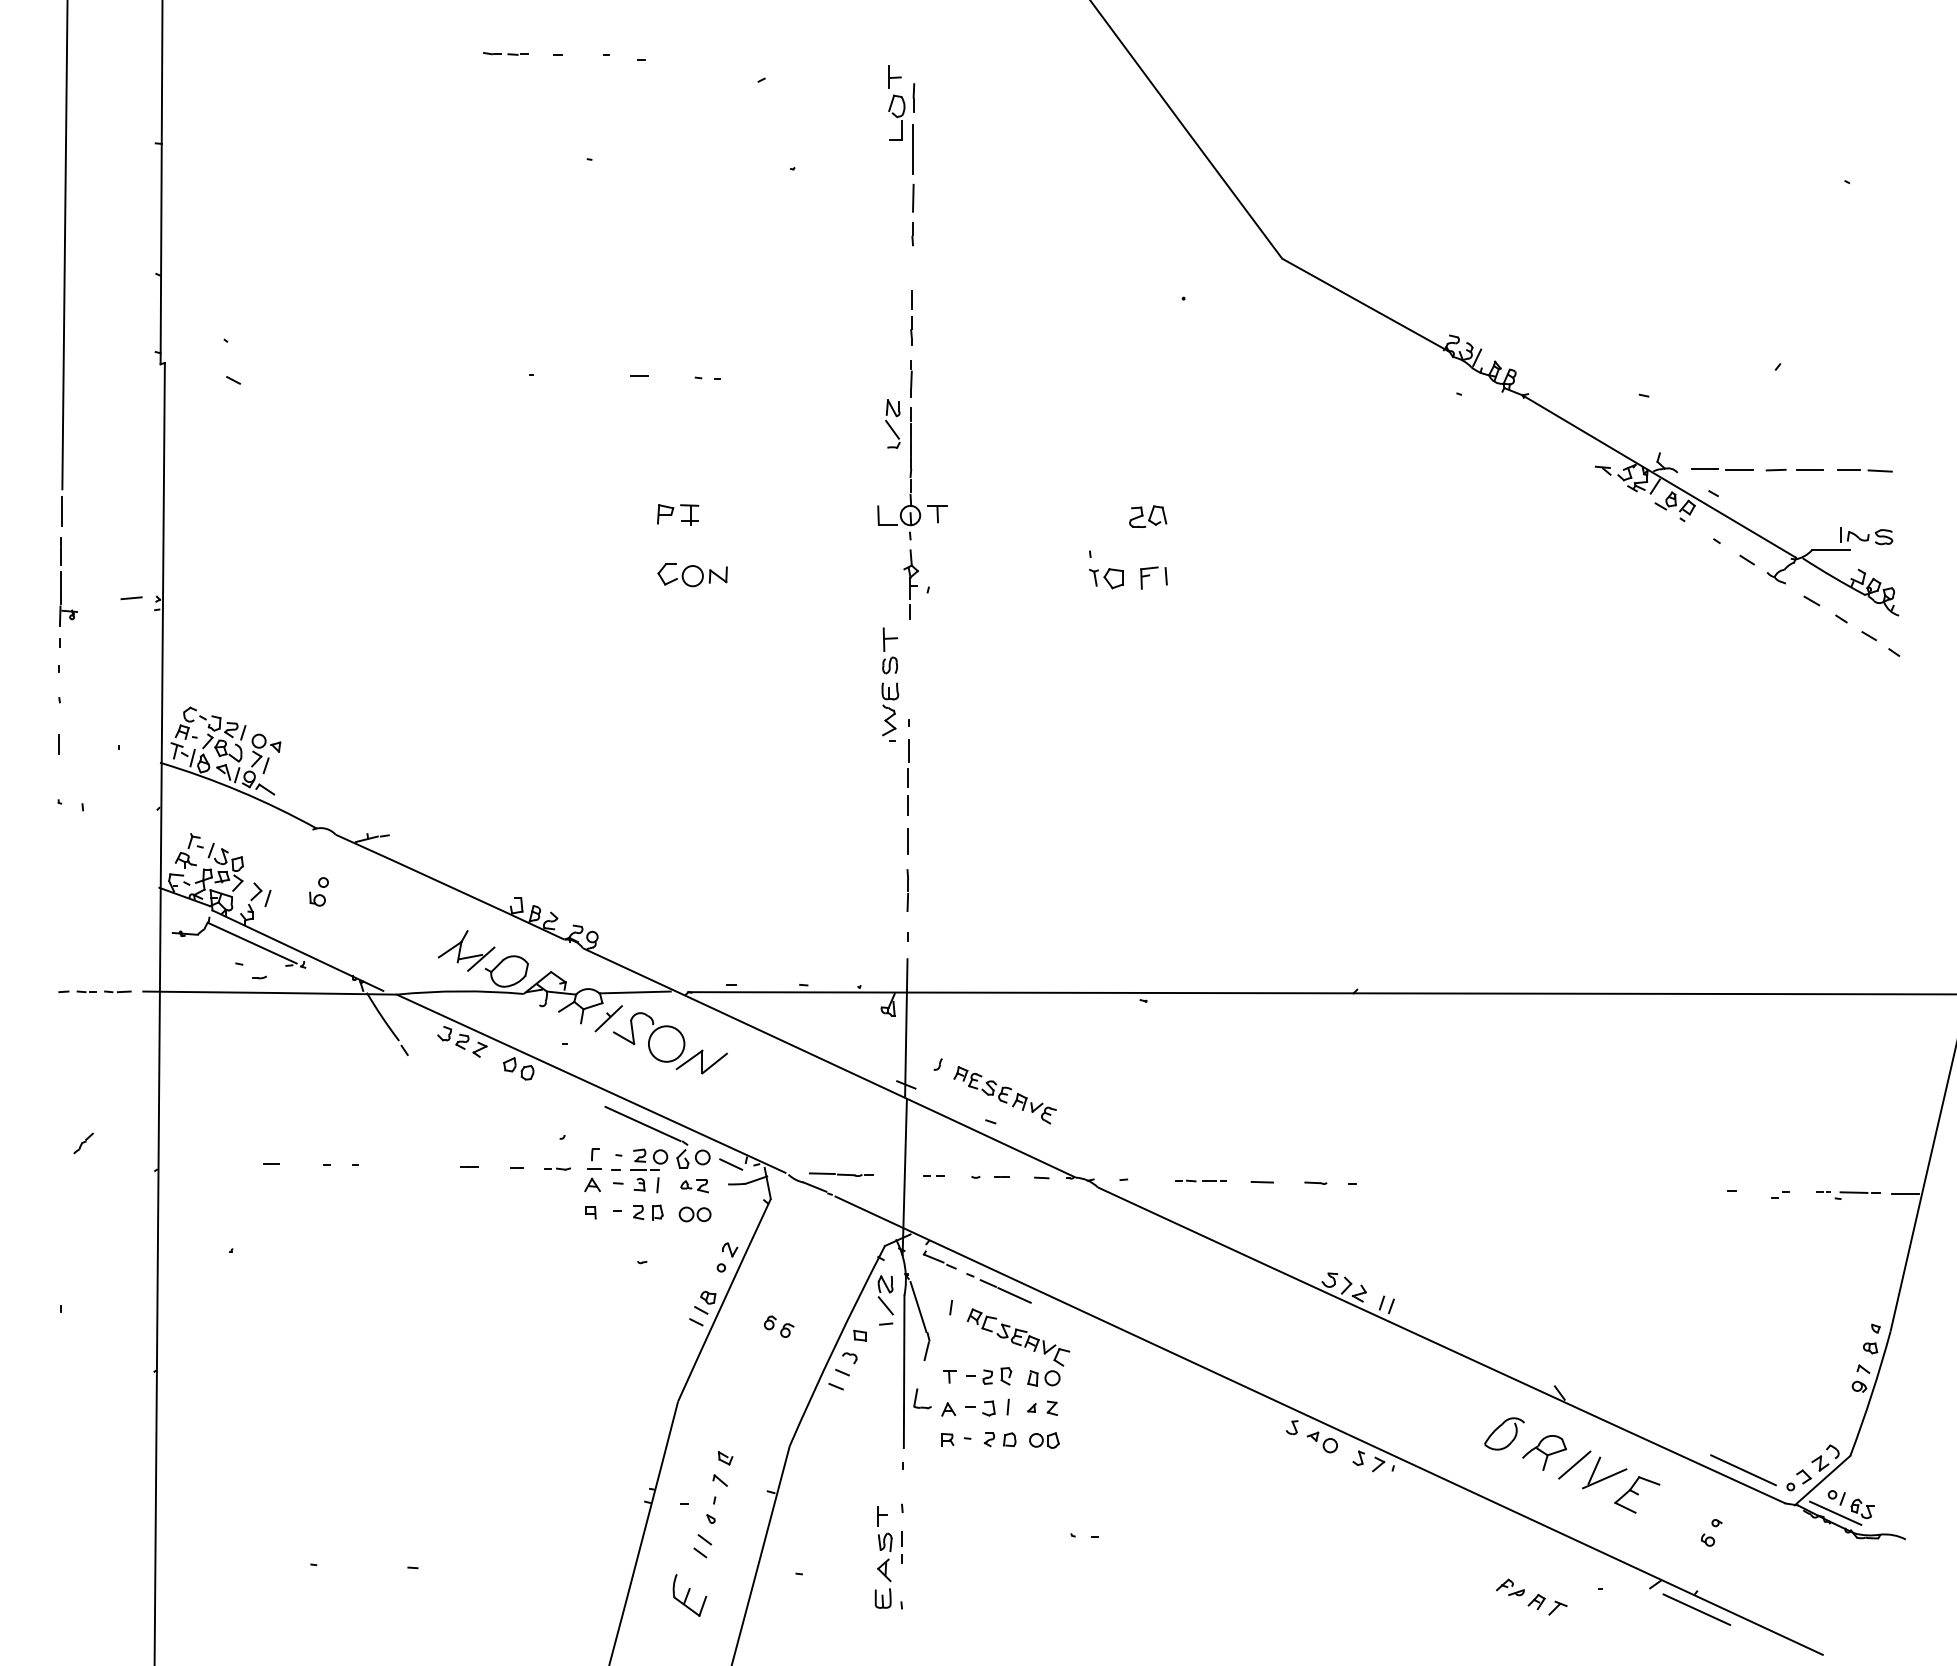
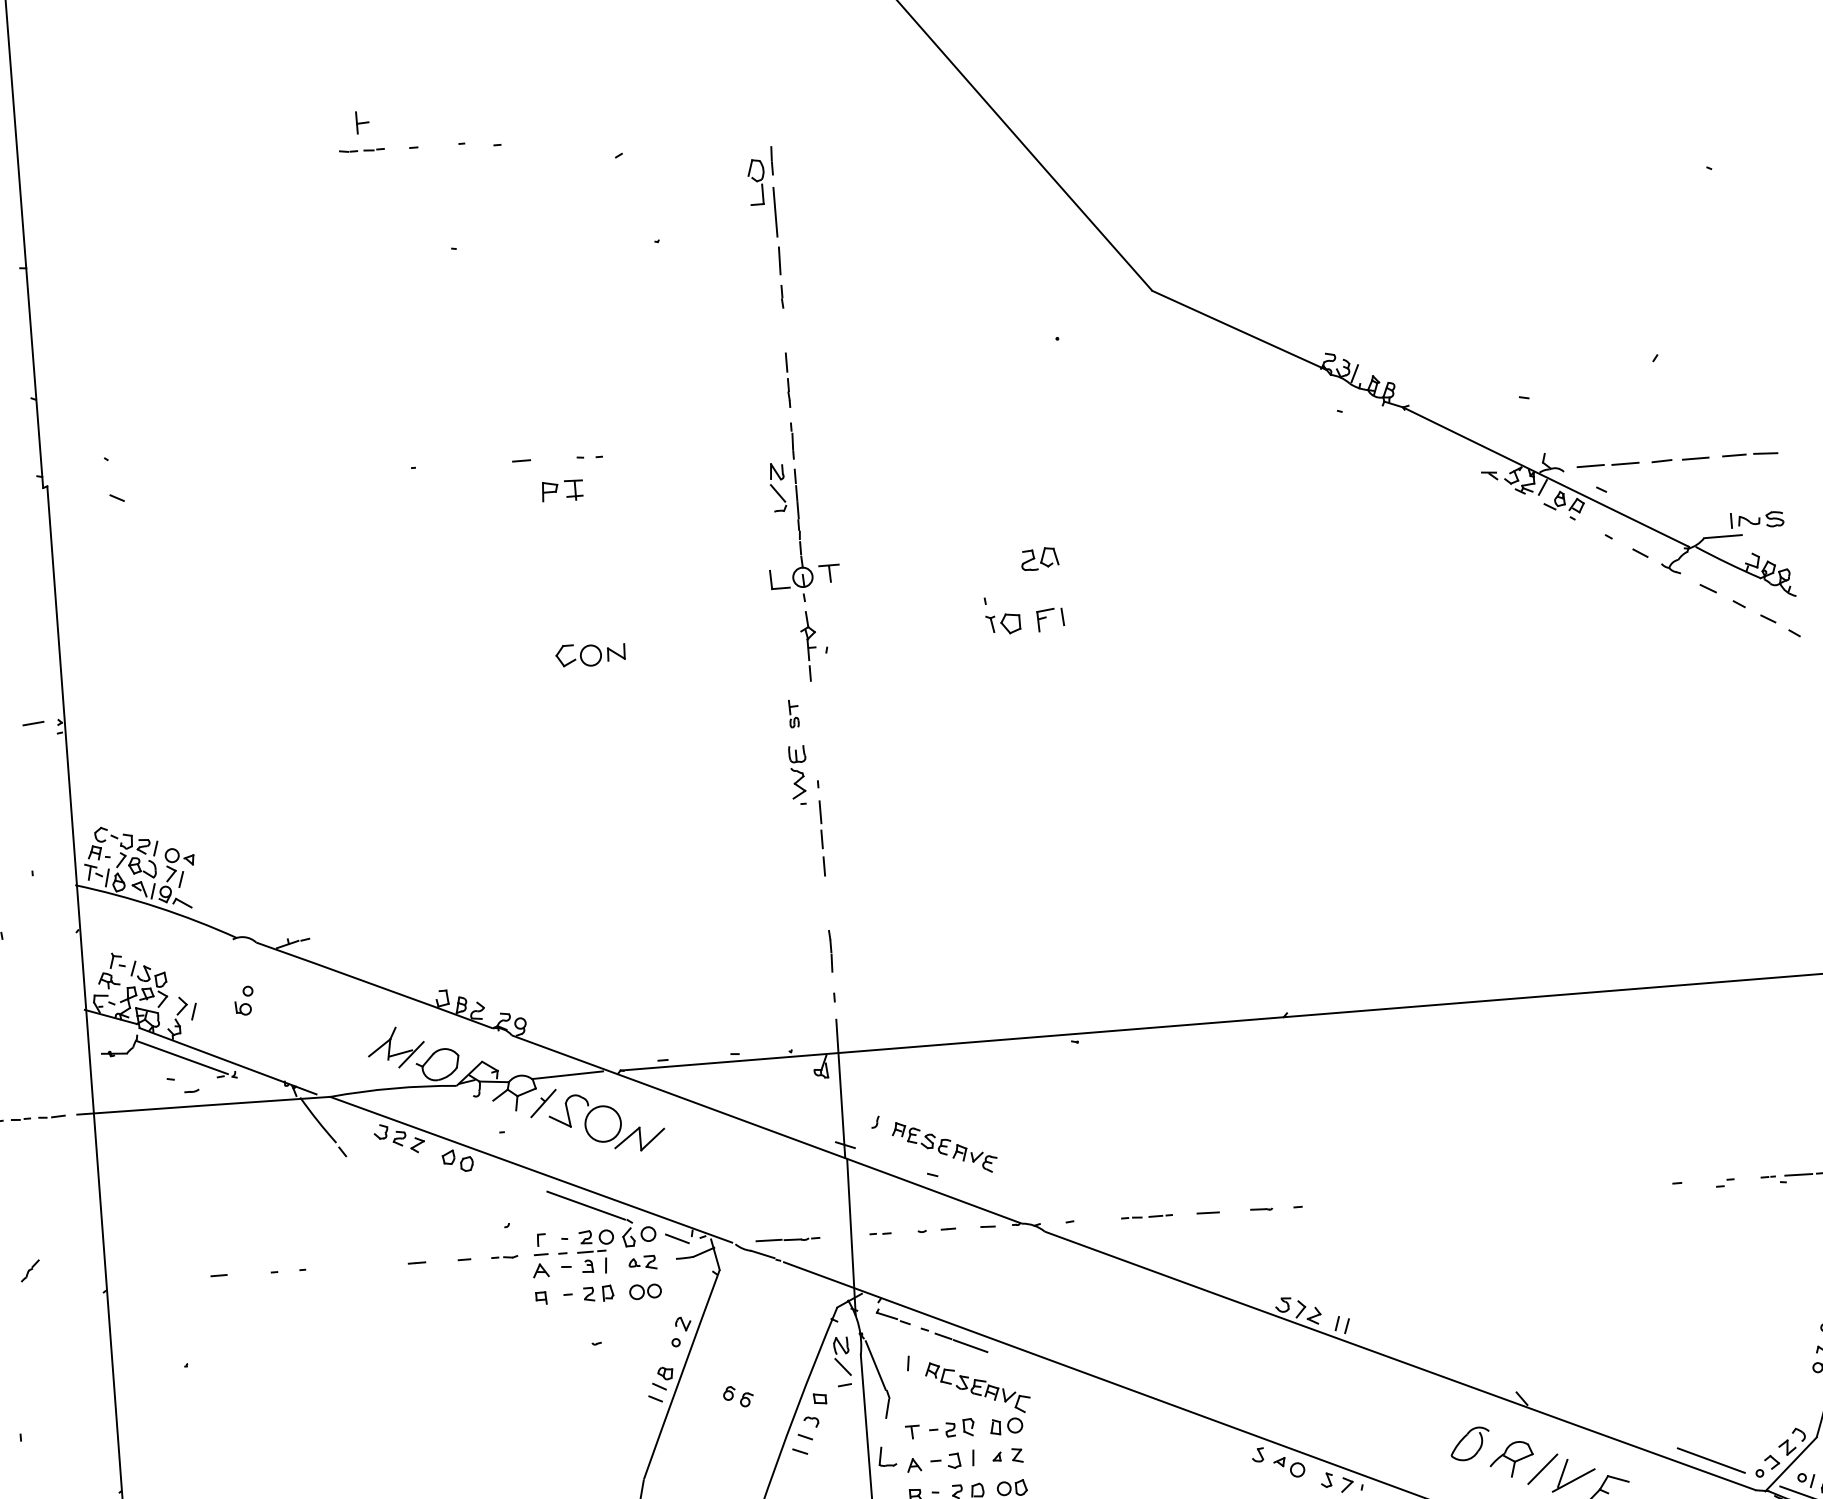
part: (894, 76) -> (362, 121), moved
part: (678, 514) -> (563, 490), moved
part: (890, 650) -> (794, 713), size x0.6
line: (908, 840) -> (827, 901), removed

